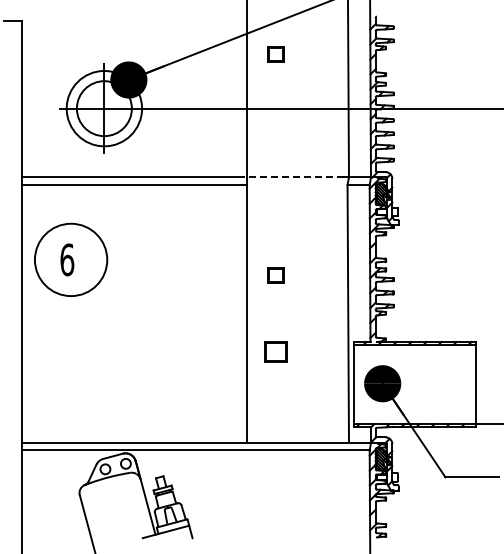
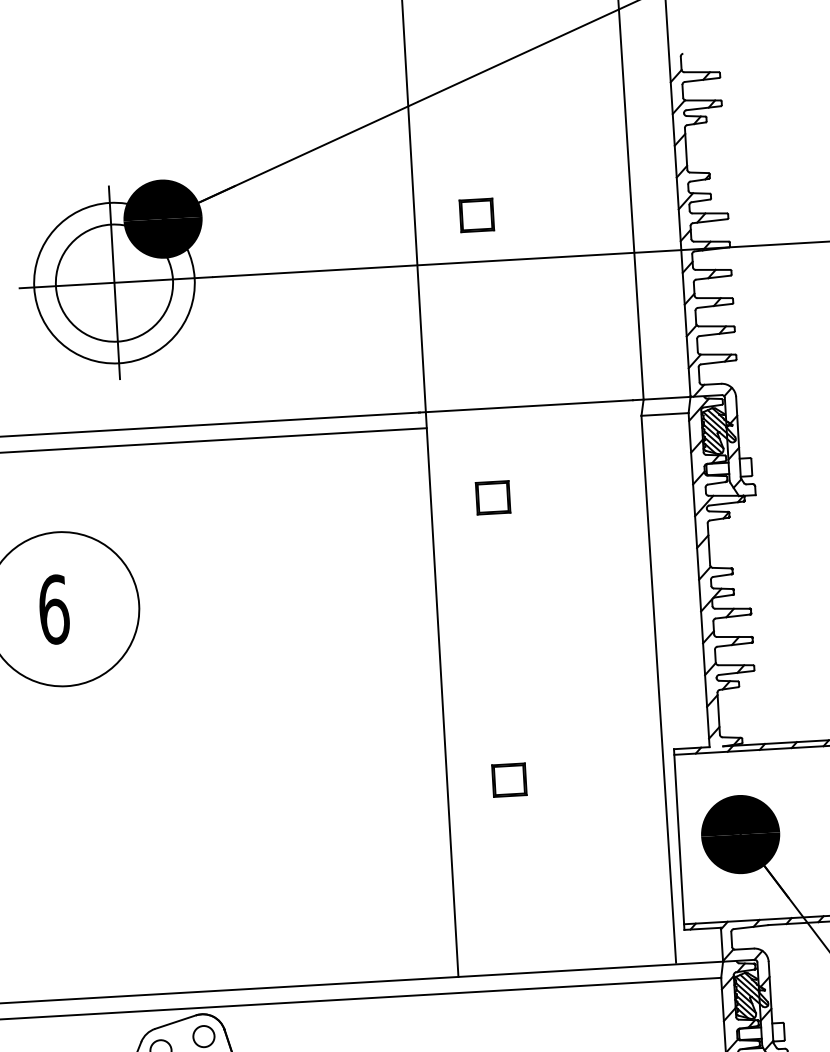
part: (275, 54) -> (476, 214), moved
line: (293, 177) -> (525, 406), dashed -> solid
part: (275, 275) -> (492, 498), moved
part: (275, 351) -> (508, 779), size x0.71

